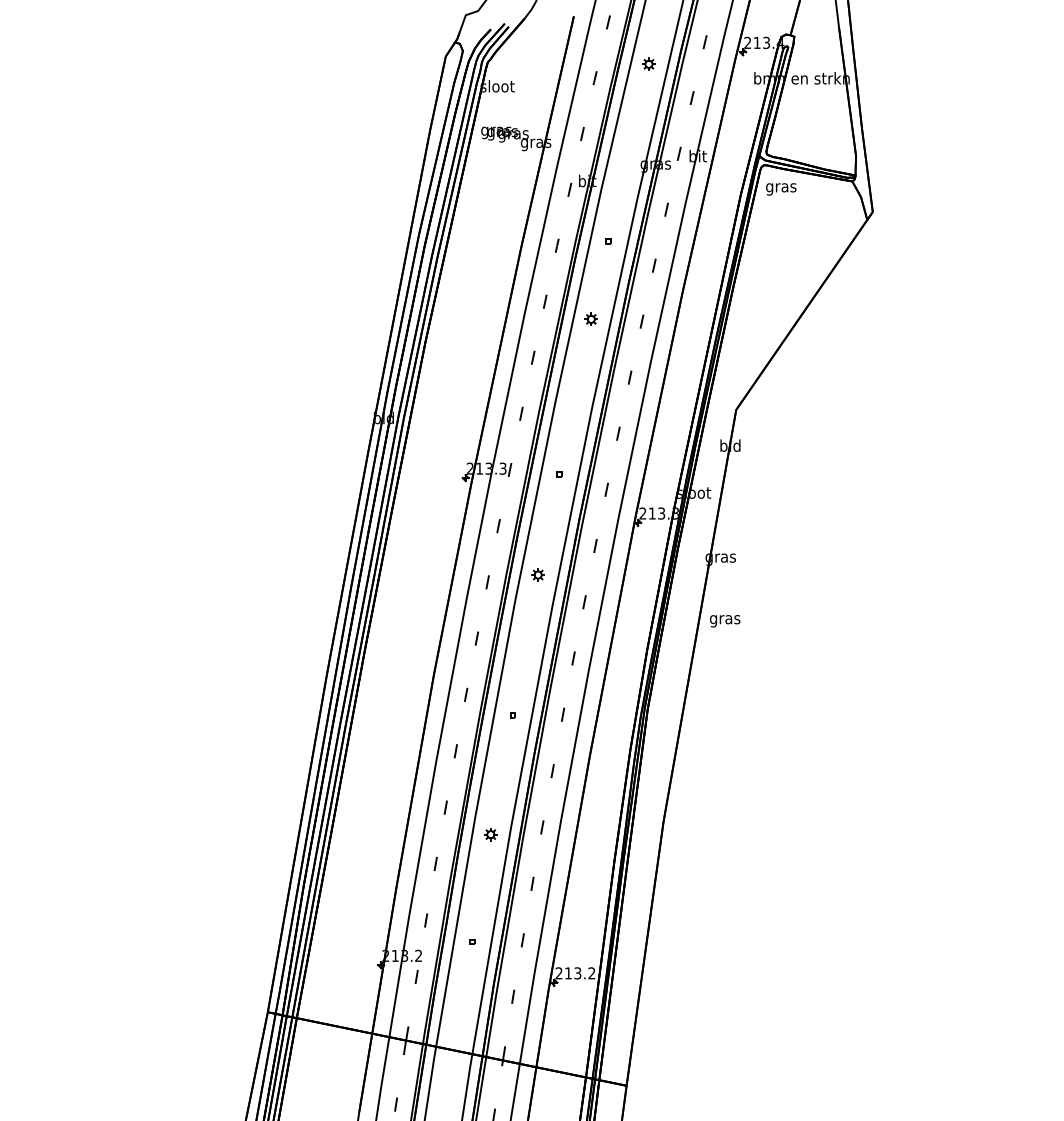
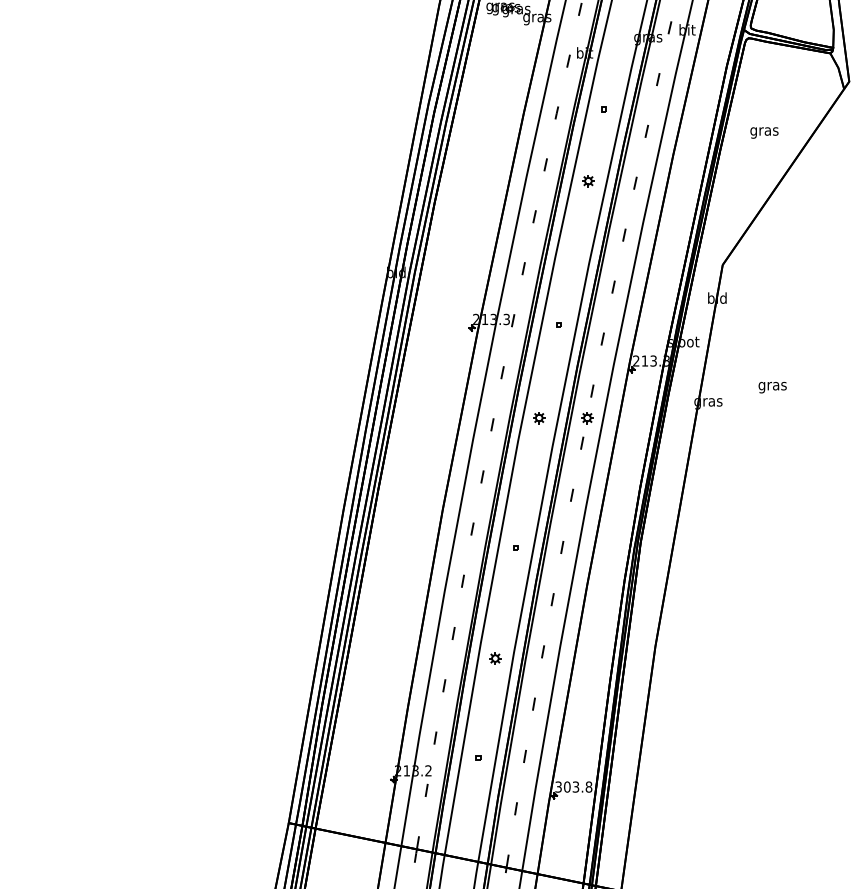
text: (781, 189) -> (764, 133), moved
part: (589, 574) -> (586, 417), added
text: (725, 621) -> (773, 387), moved
text: (575, 973) -> (573, 787), 213.2 -> 303.8

